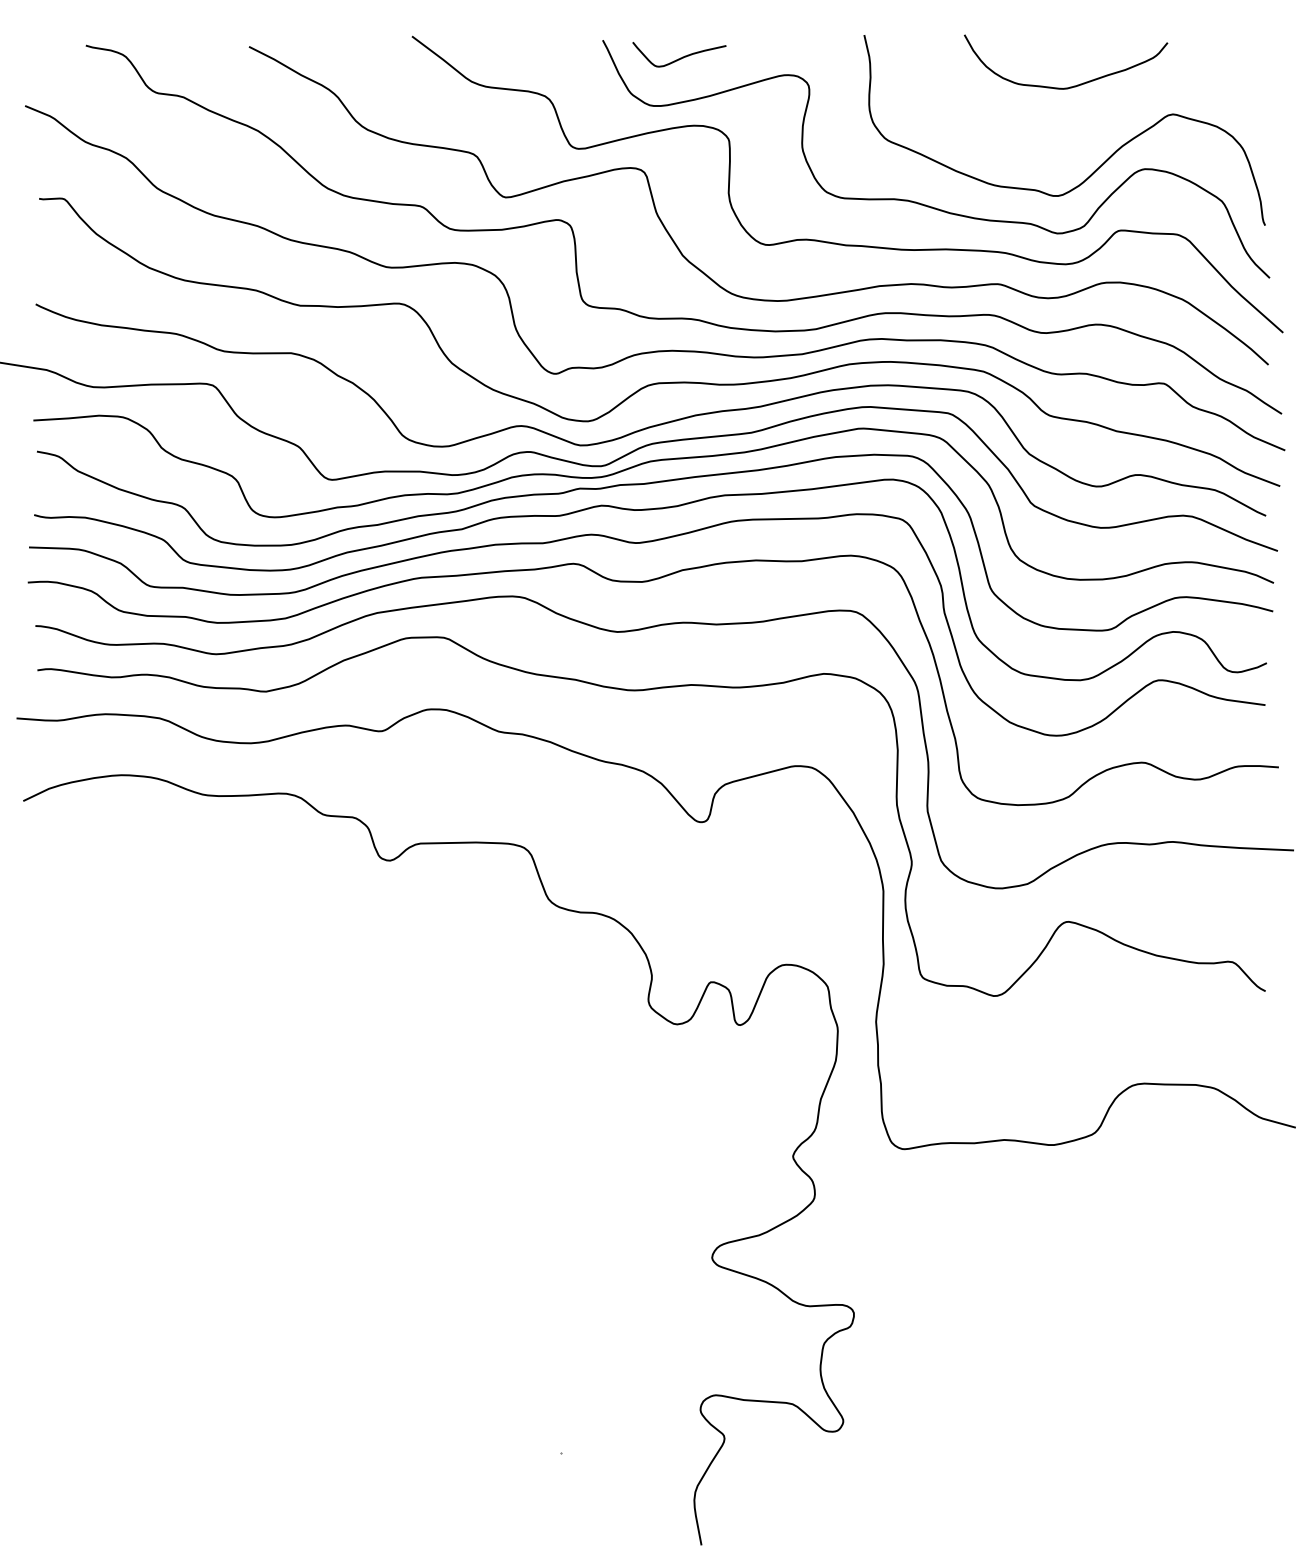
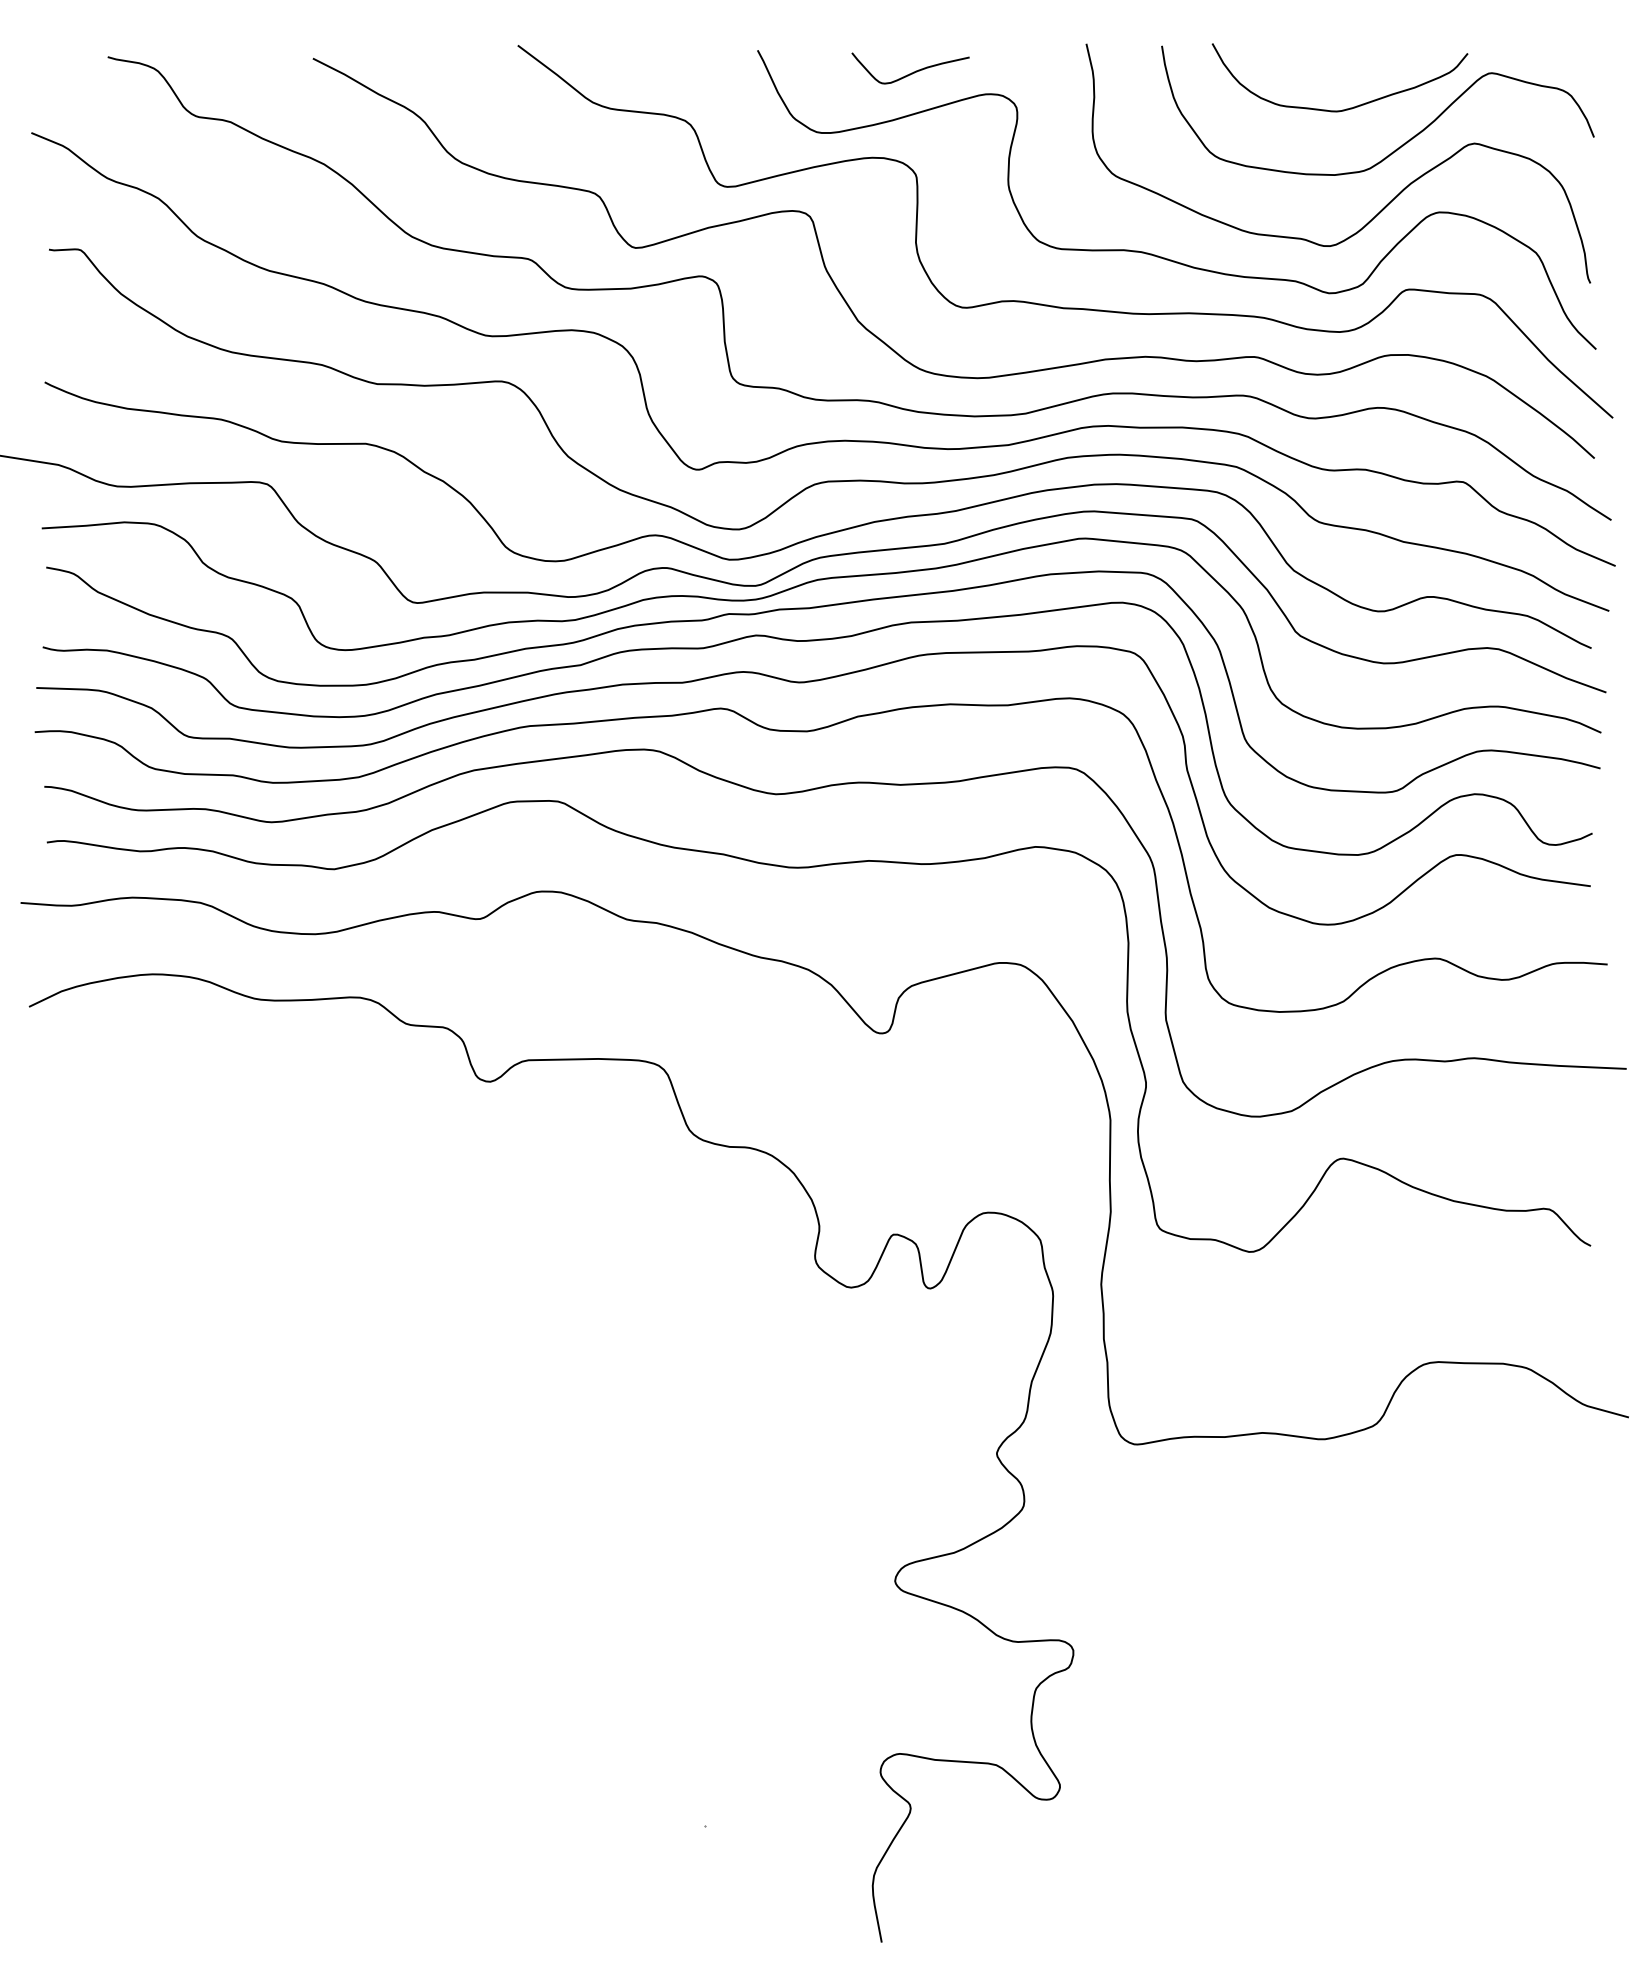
curve: (680, 57) -> (911, 72), moved
curve: (1114, 115) -> (1400, 144), added

